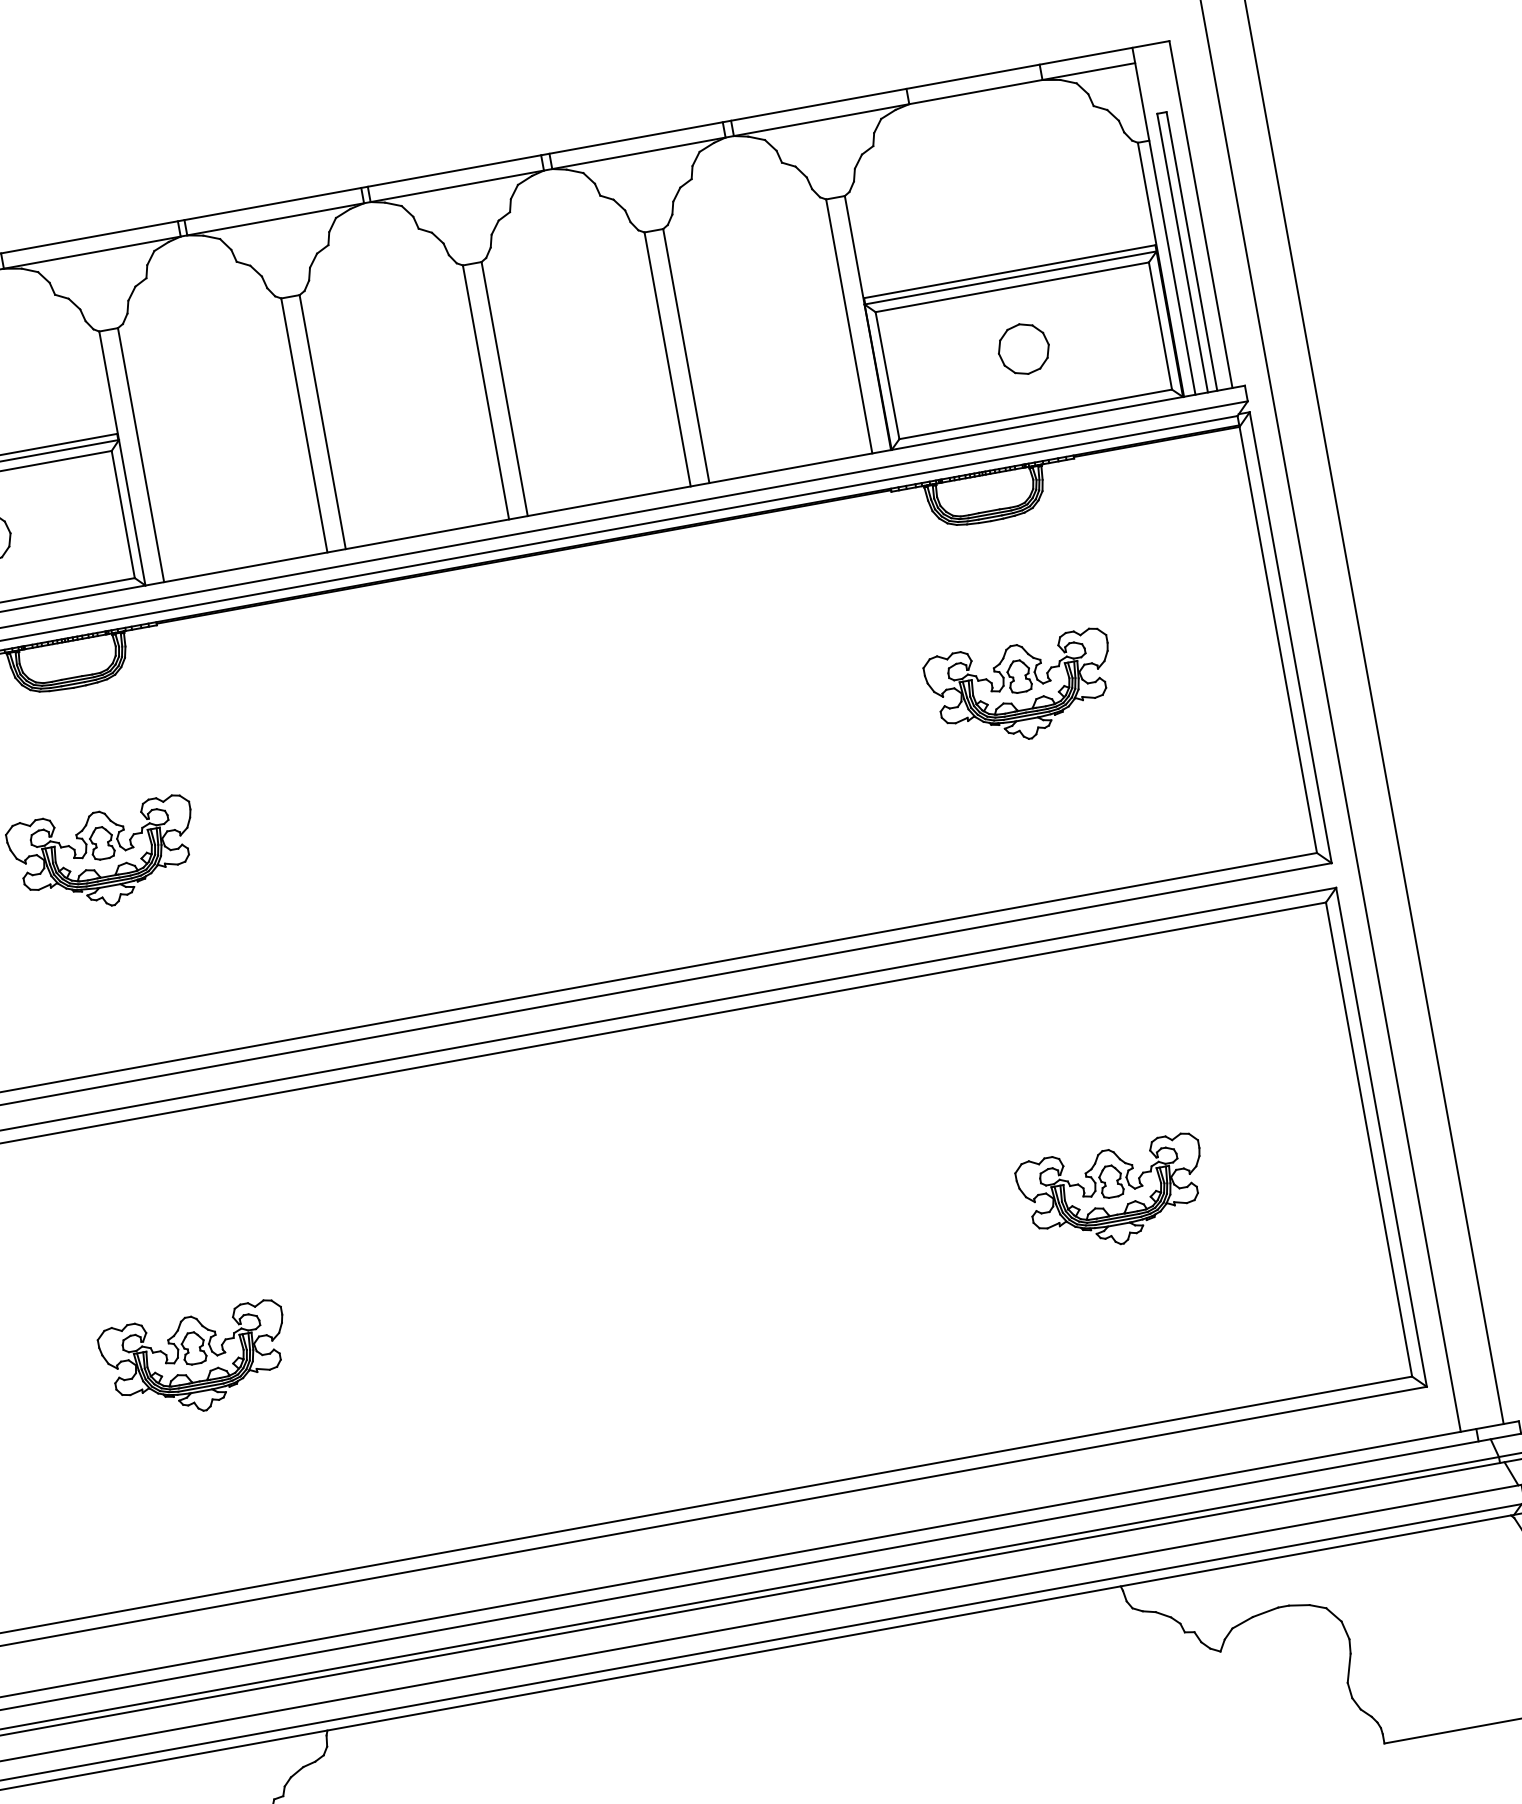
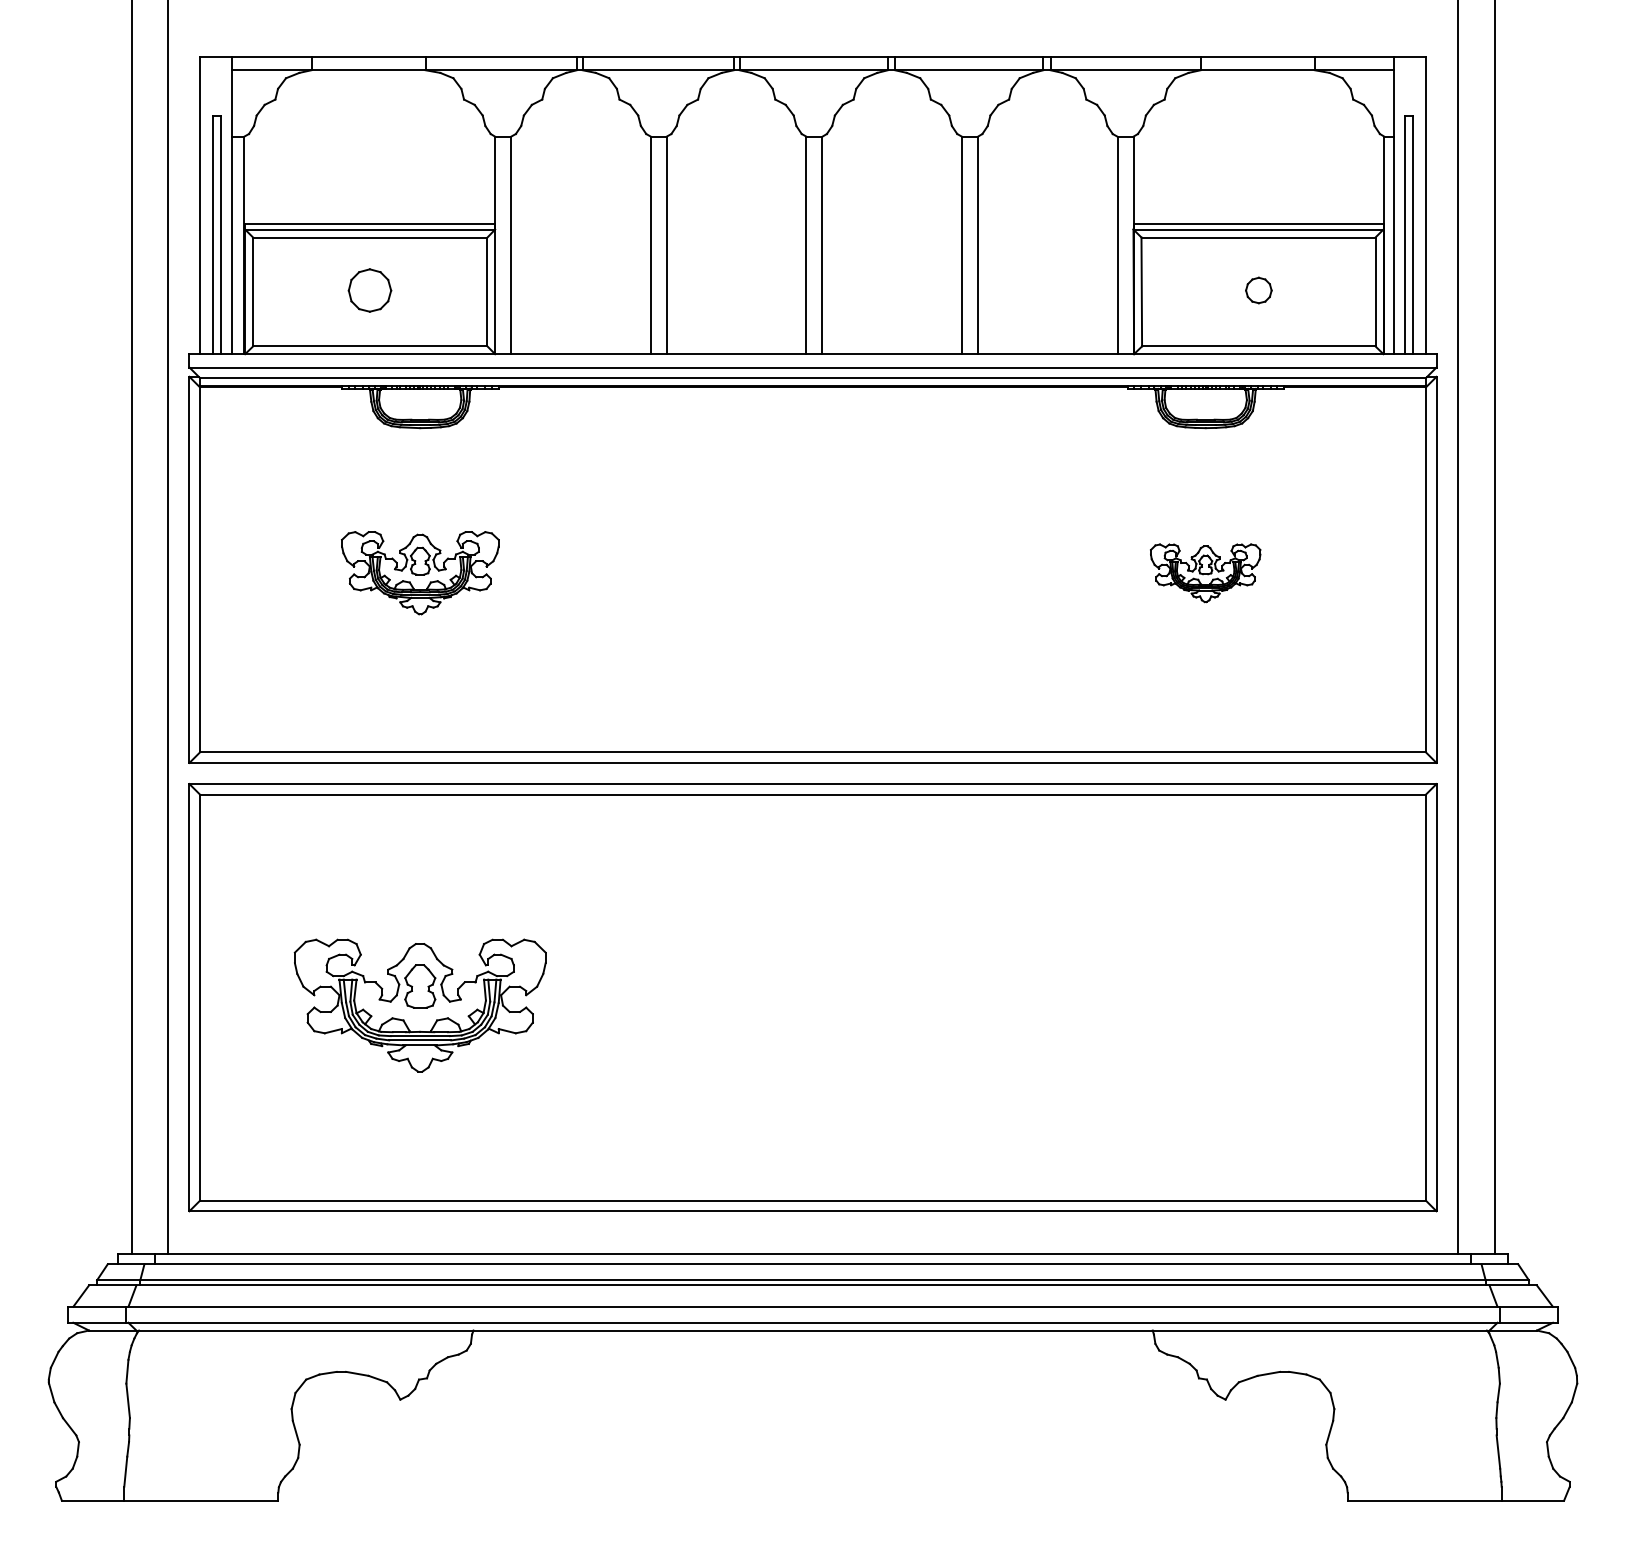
part: (1023, 349) -> (1258, 290), size x0.6
part: (1021, 690) -> (1205, 573), size x0.7
part: (1113, 1195) -> (1205, 1005), removed
part: (196, 1362) -> (420, 1005), size x1.6

